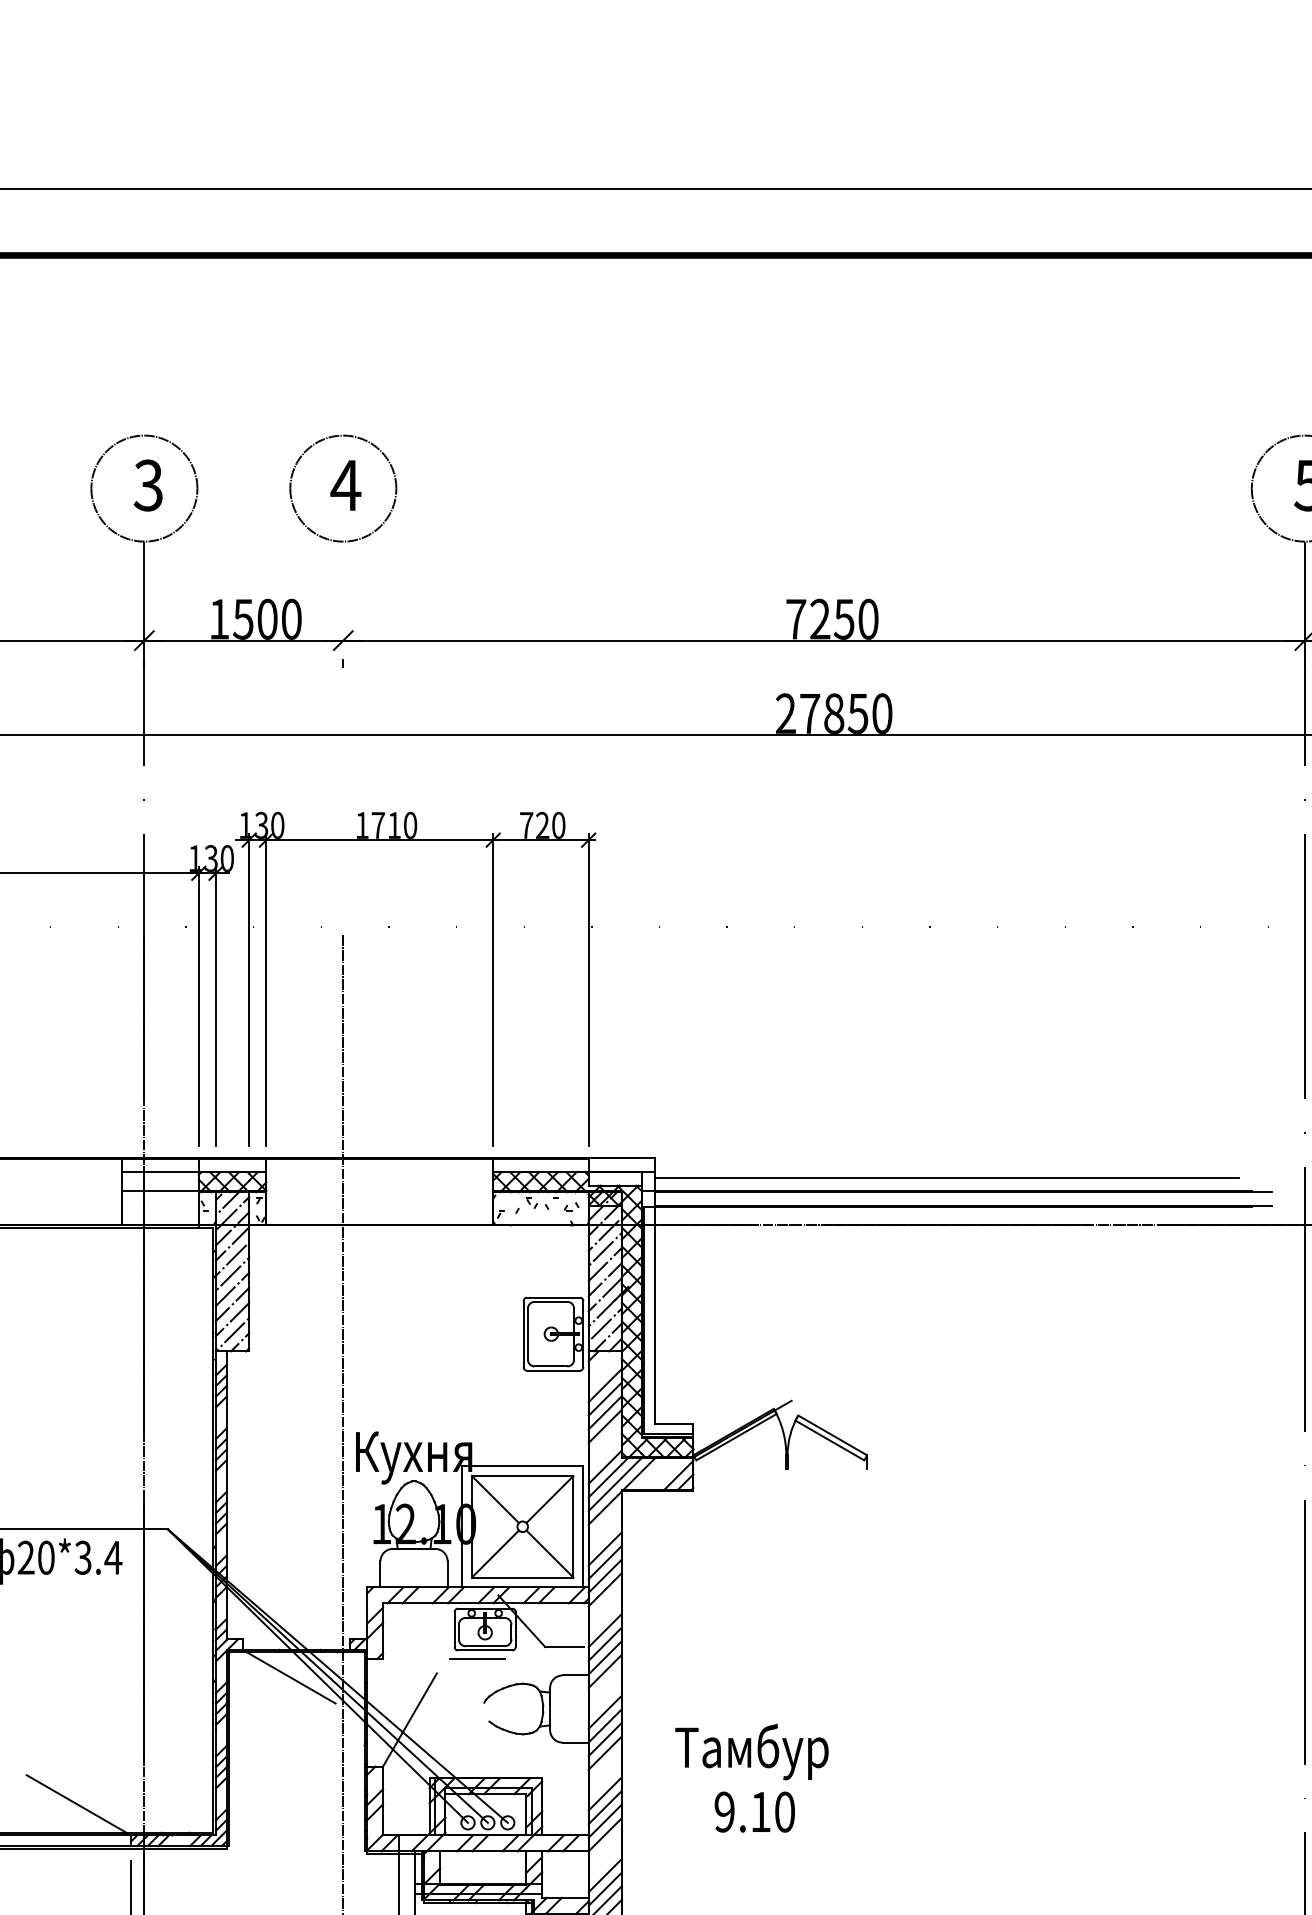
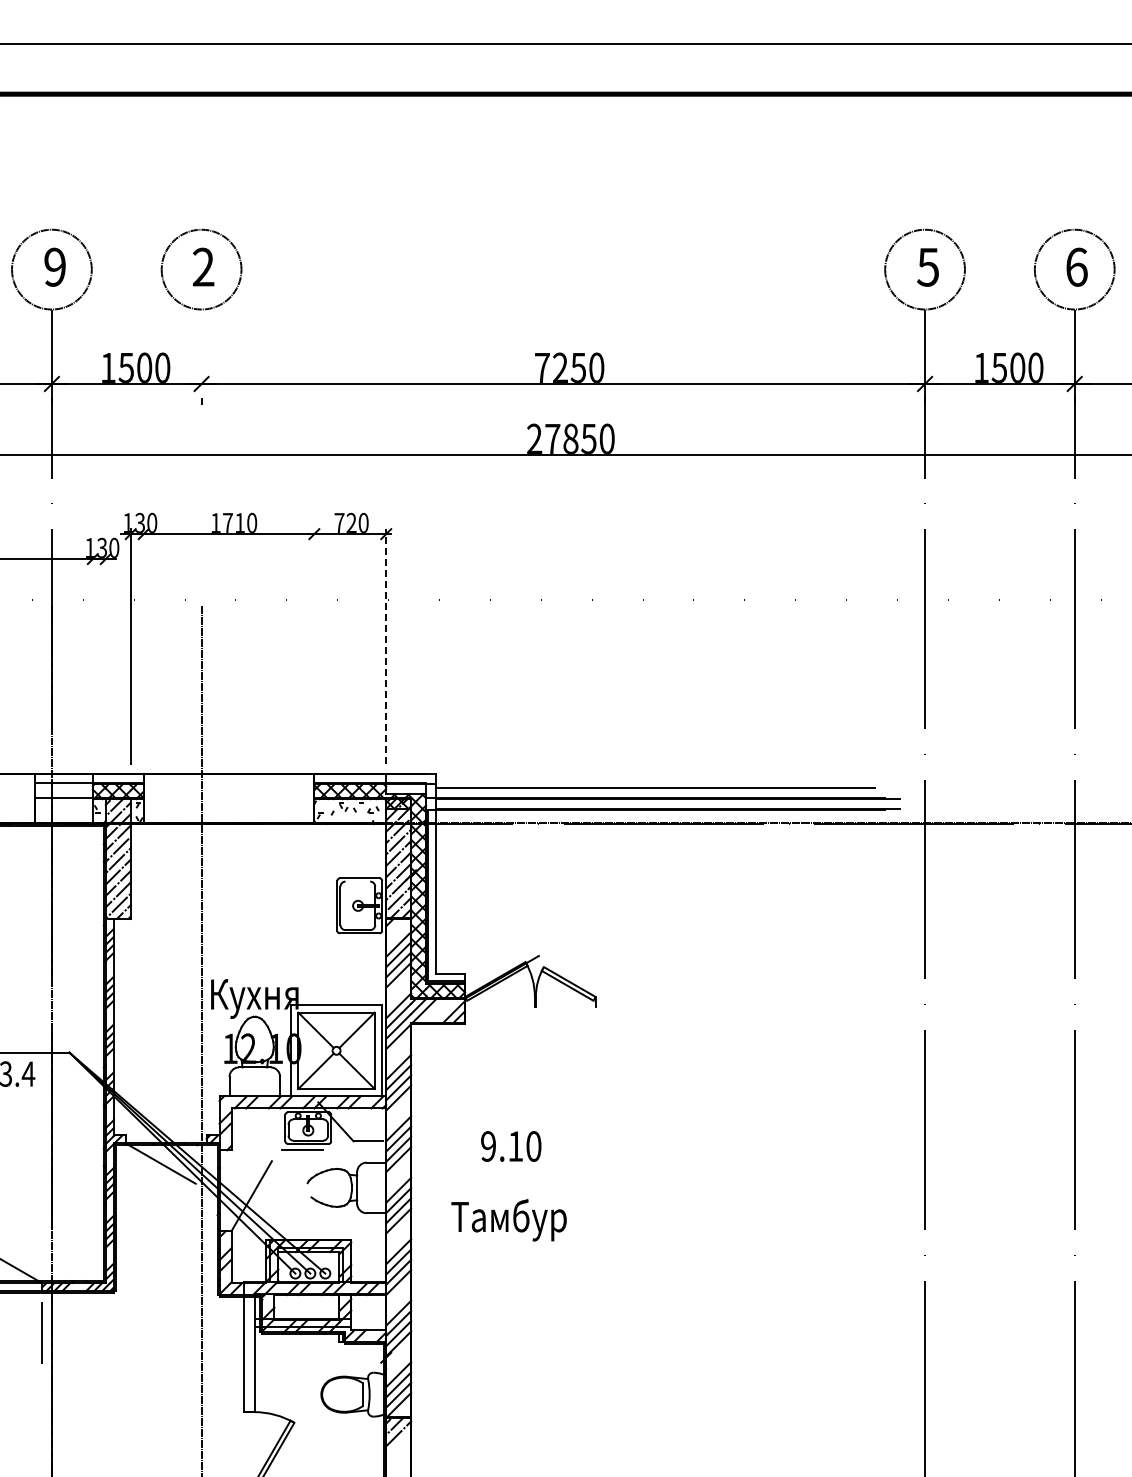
text: (147, 484) -> (54, 266), 3 -> 9
text: (345, 484) -> (203, 266), 4 -> 2
line: (266, 989) -> (143, 646), removed
line: (493, 989) -> (314, 646), removed
line: (589, 989) -> (386, 646), solid -> dashed
line: (198, 1006) -> (92, 659), removed
line: (215, 1006) -> (105, 659), removed
line: (550, 1301) -> (357, 881), removed
text: (755, 1812) -> (511, 1146), moved

